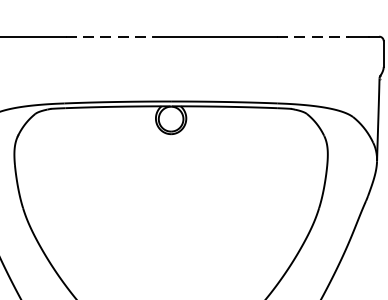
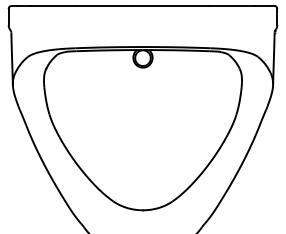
line: (108, 37) -> (103, 6), dashed -> solid
line: (312, 37) -> (232, 6), dashed -> solid

